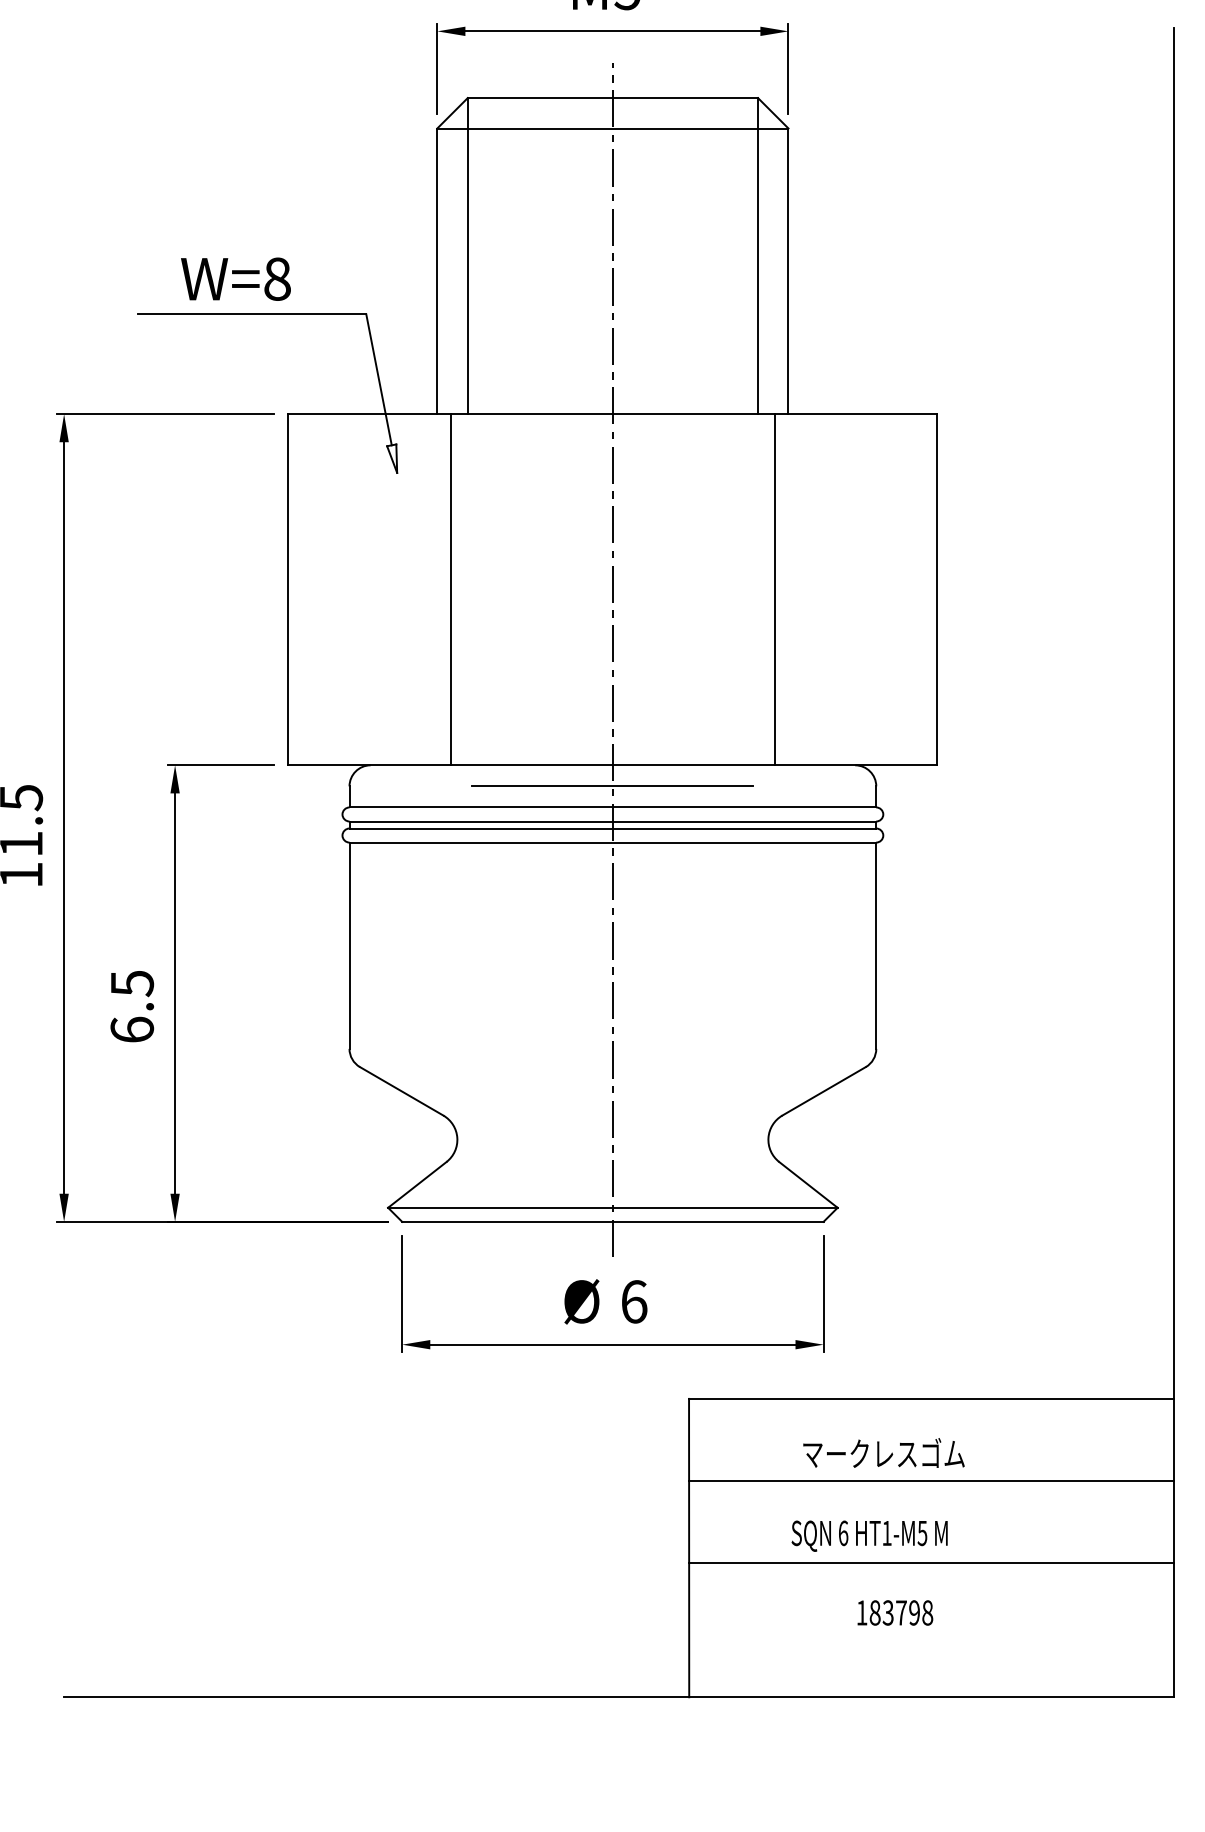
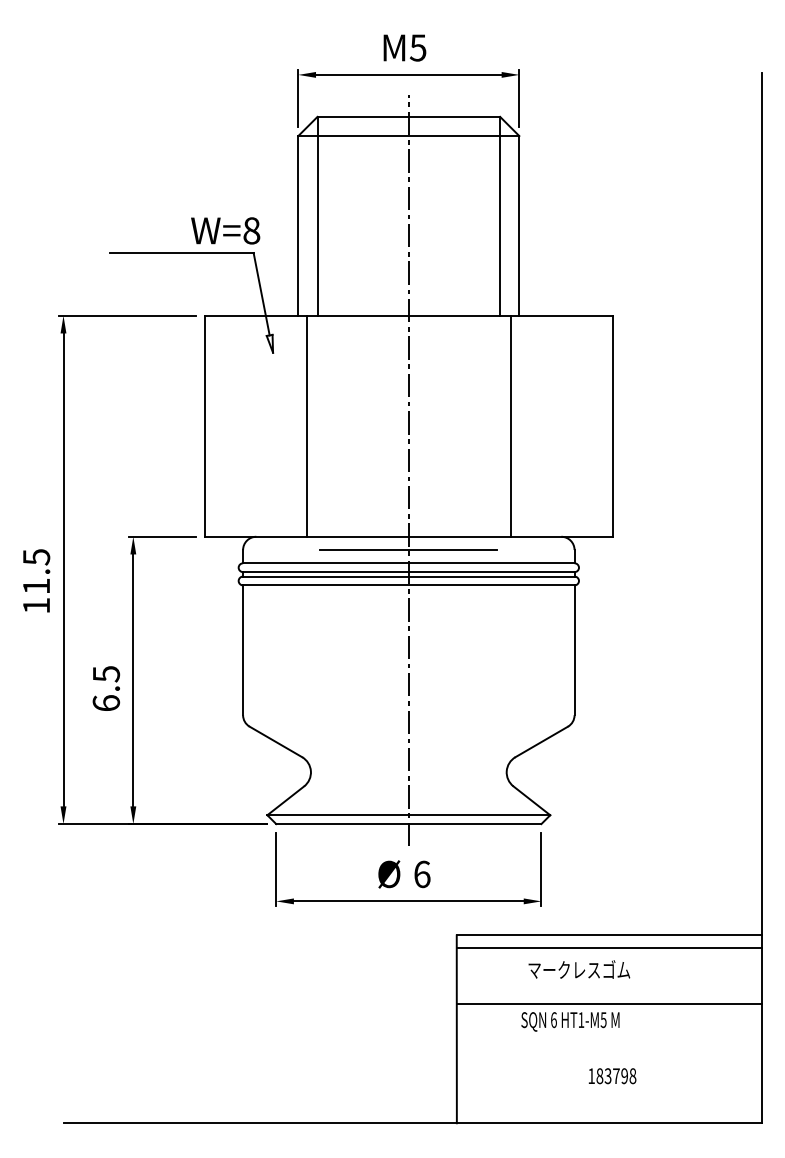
text: (235, 278) -> (225, 230), moved
line: (930, 1481) -> (608, 948), moved
line: (930, 1562) -> (608, 1003), moved
text: (895, 1613) -> (612, 1076), moved

